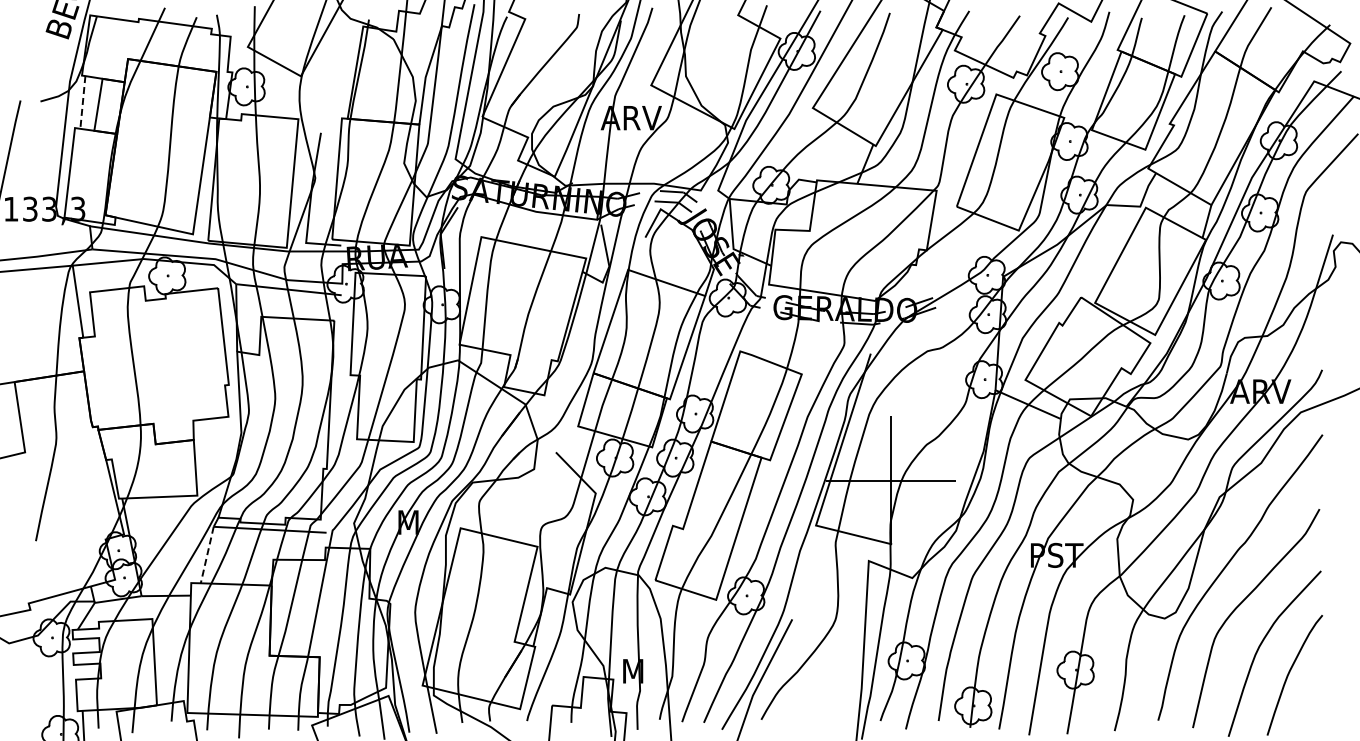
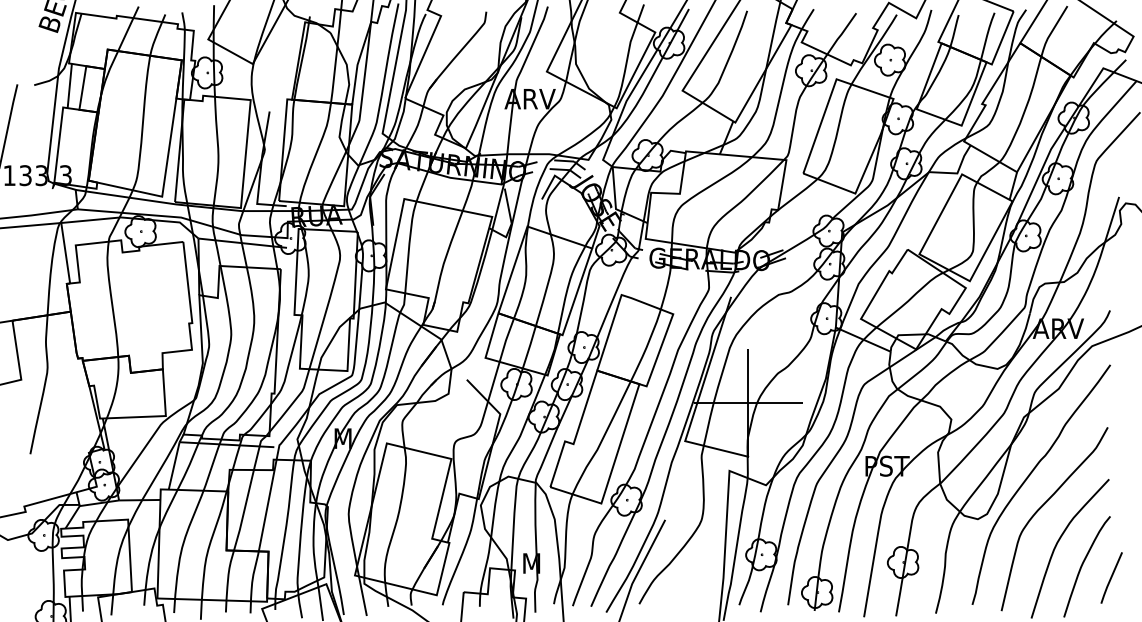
line: (82, 102) -> (69, 86), dashed -> solid
line: (207, 555) -> (174, 466), dashed -> solid
line: (1324, 688) -> (1111, 577), added

